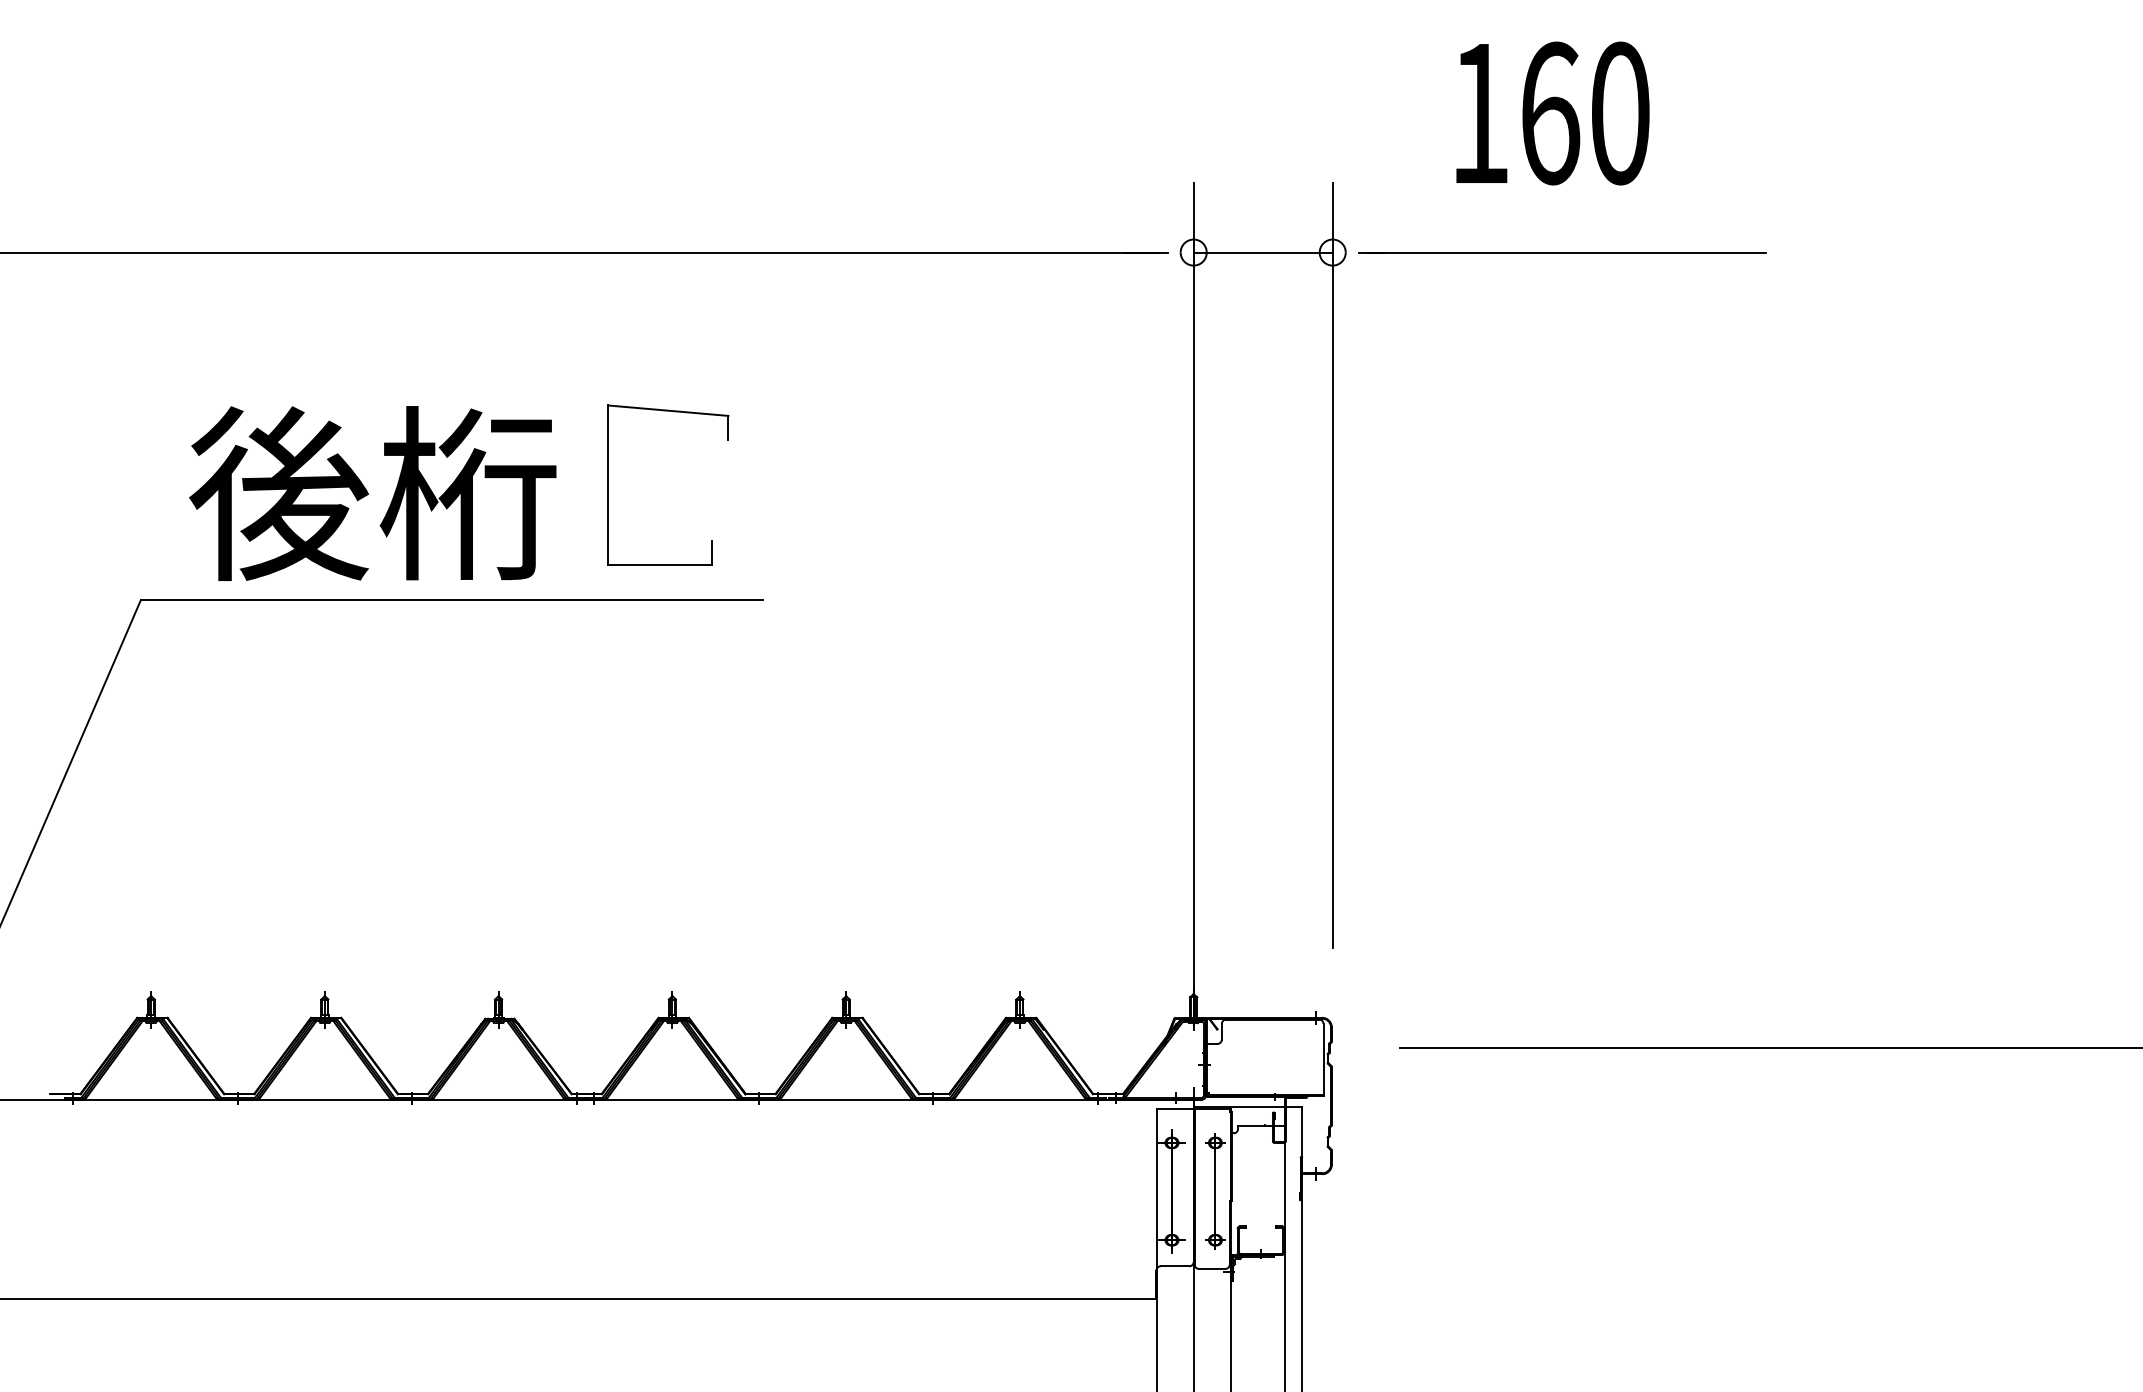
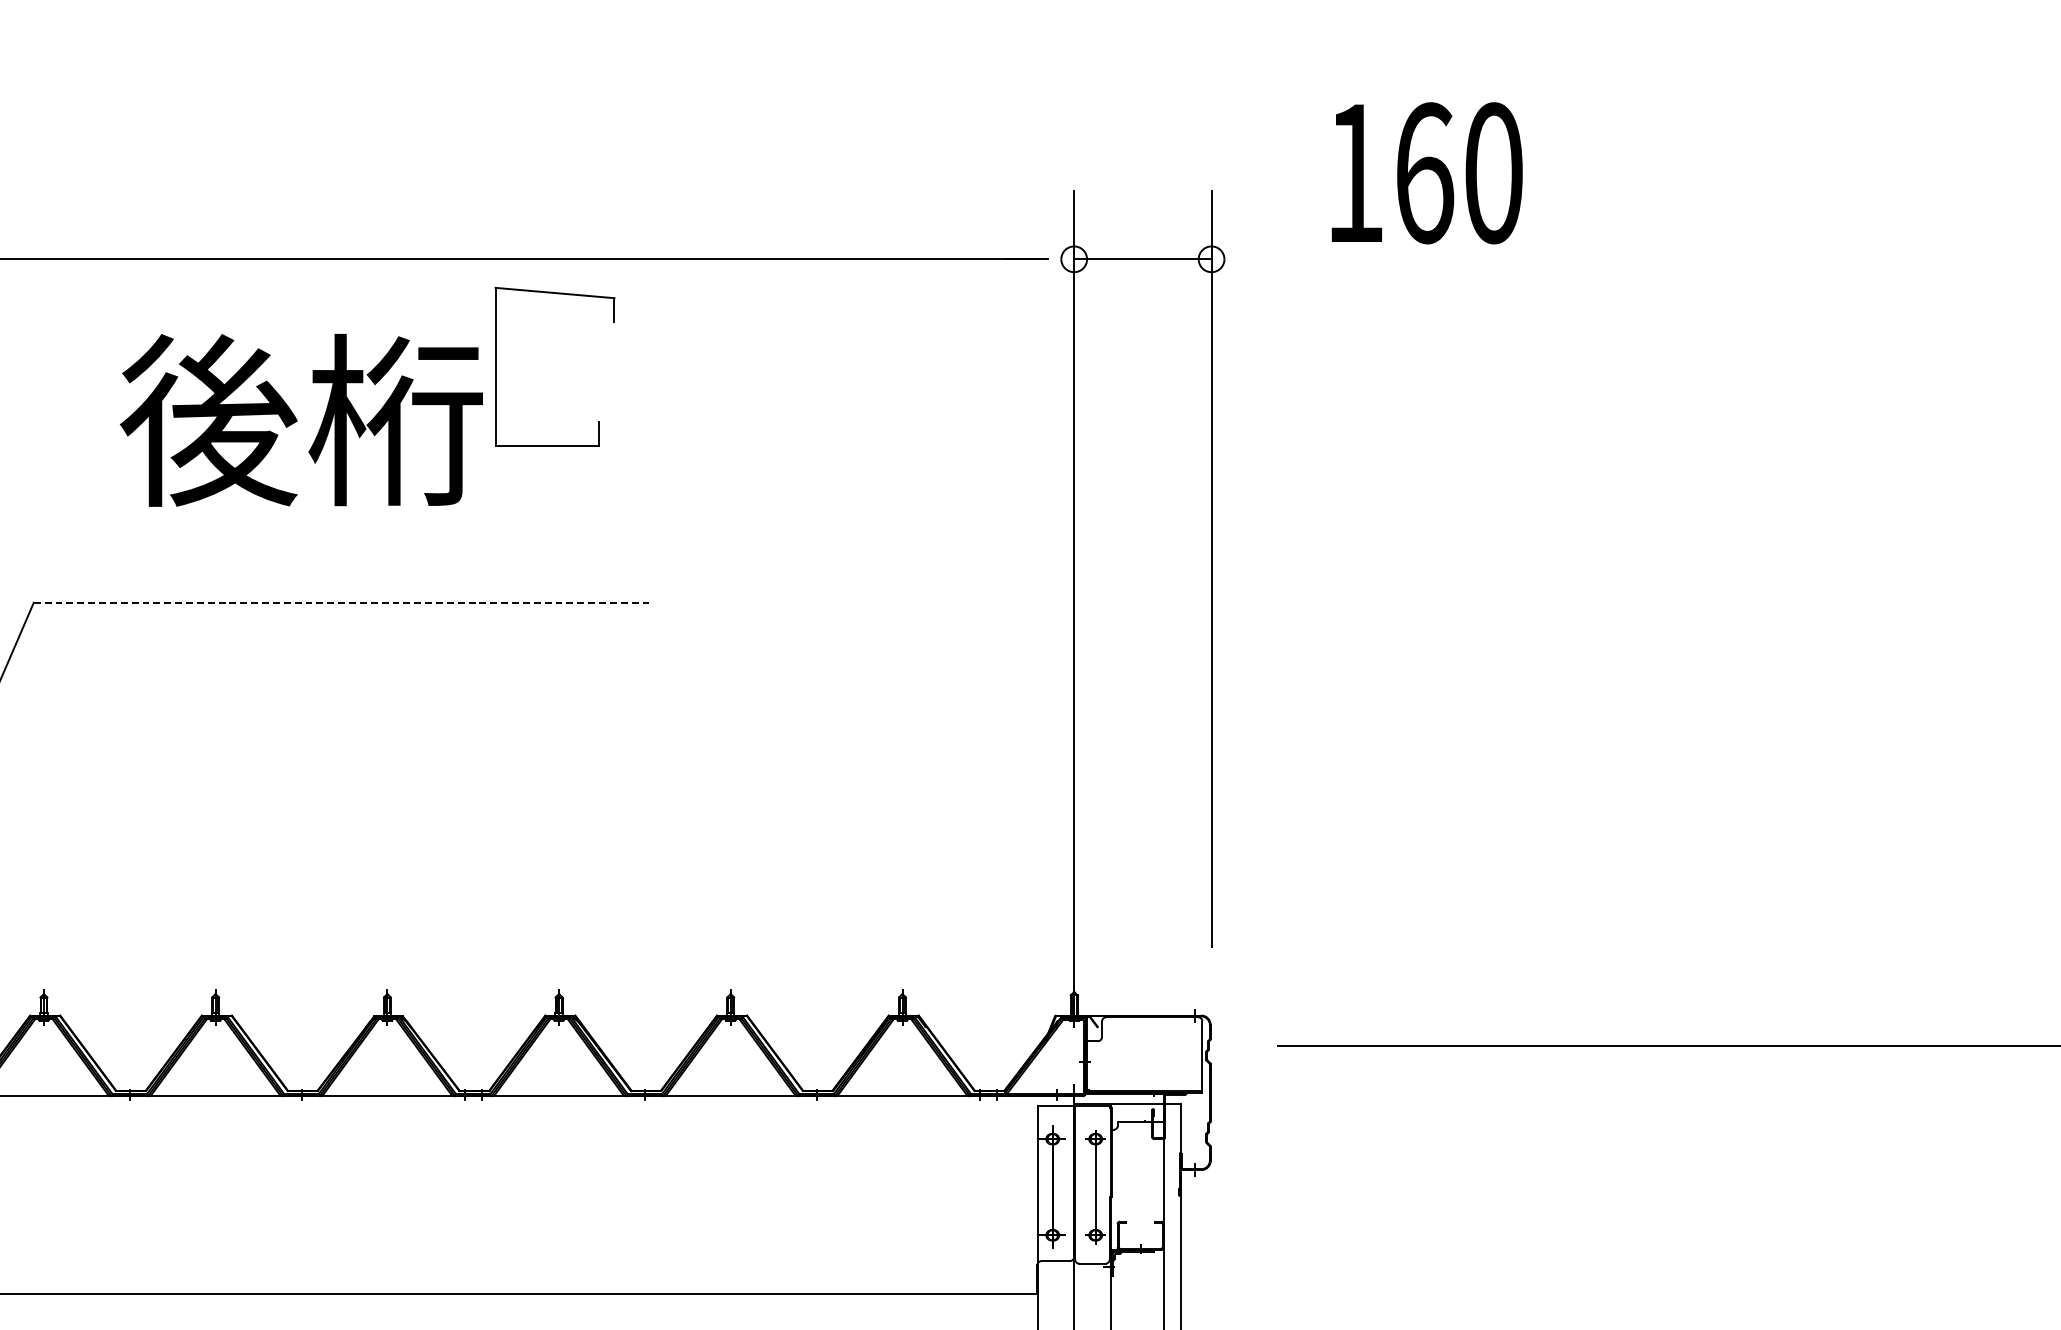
text: (1552, 113) -> (1426, 173), moved
line: (1562, 252) -> (1438, 259), removed
part: (608, 484) -> (495, 365), moved
text: (372, 493) -> (301, 420), moved
line: (452, 600) -> (341, 603), solid -> dashed

